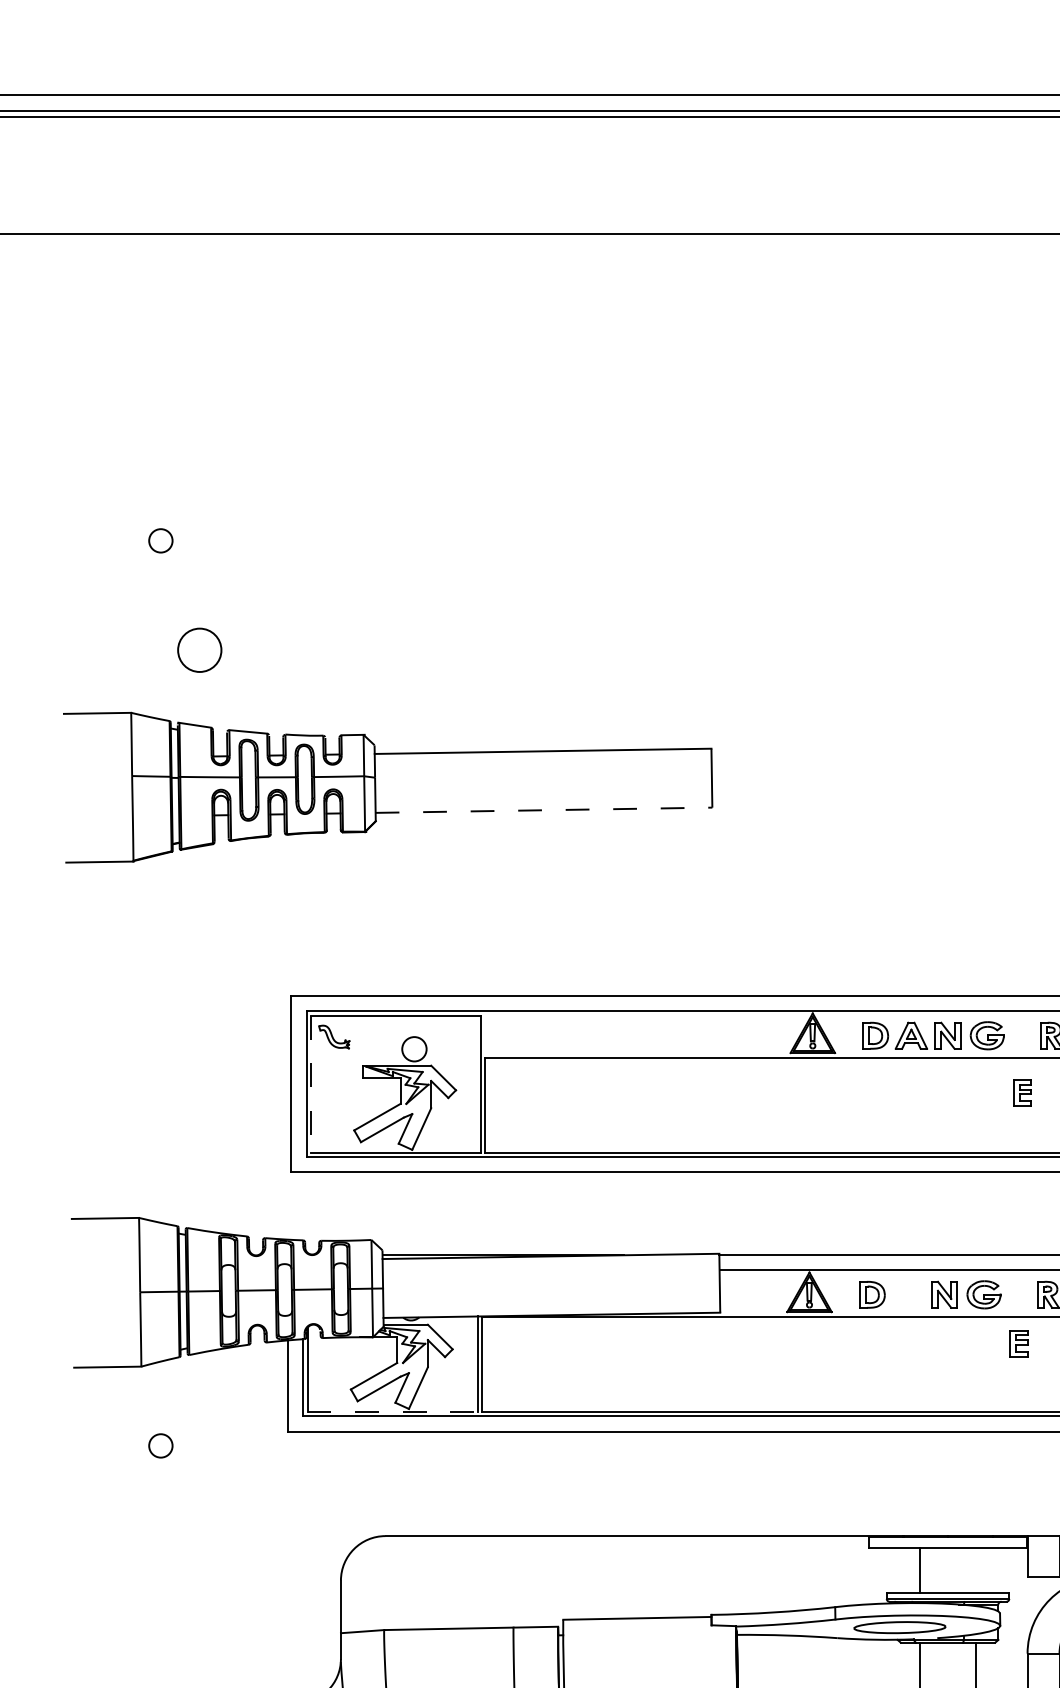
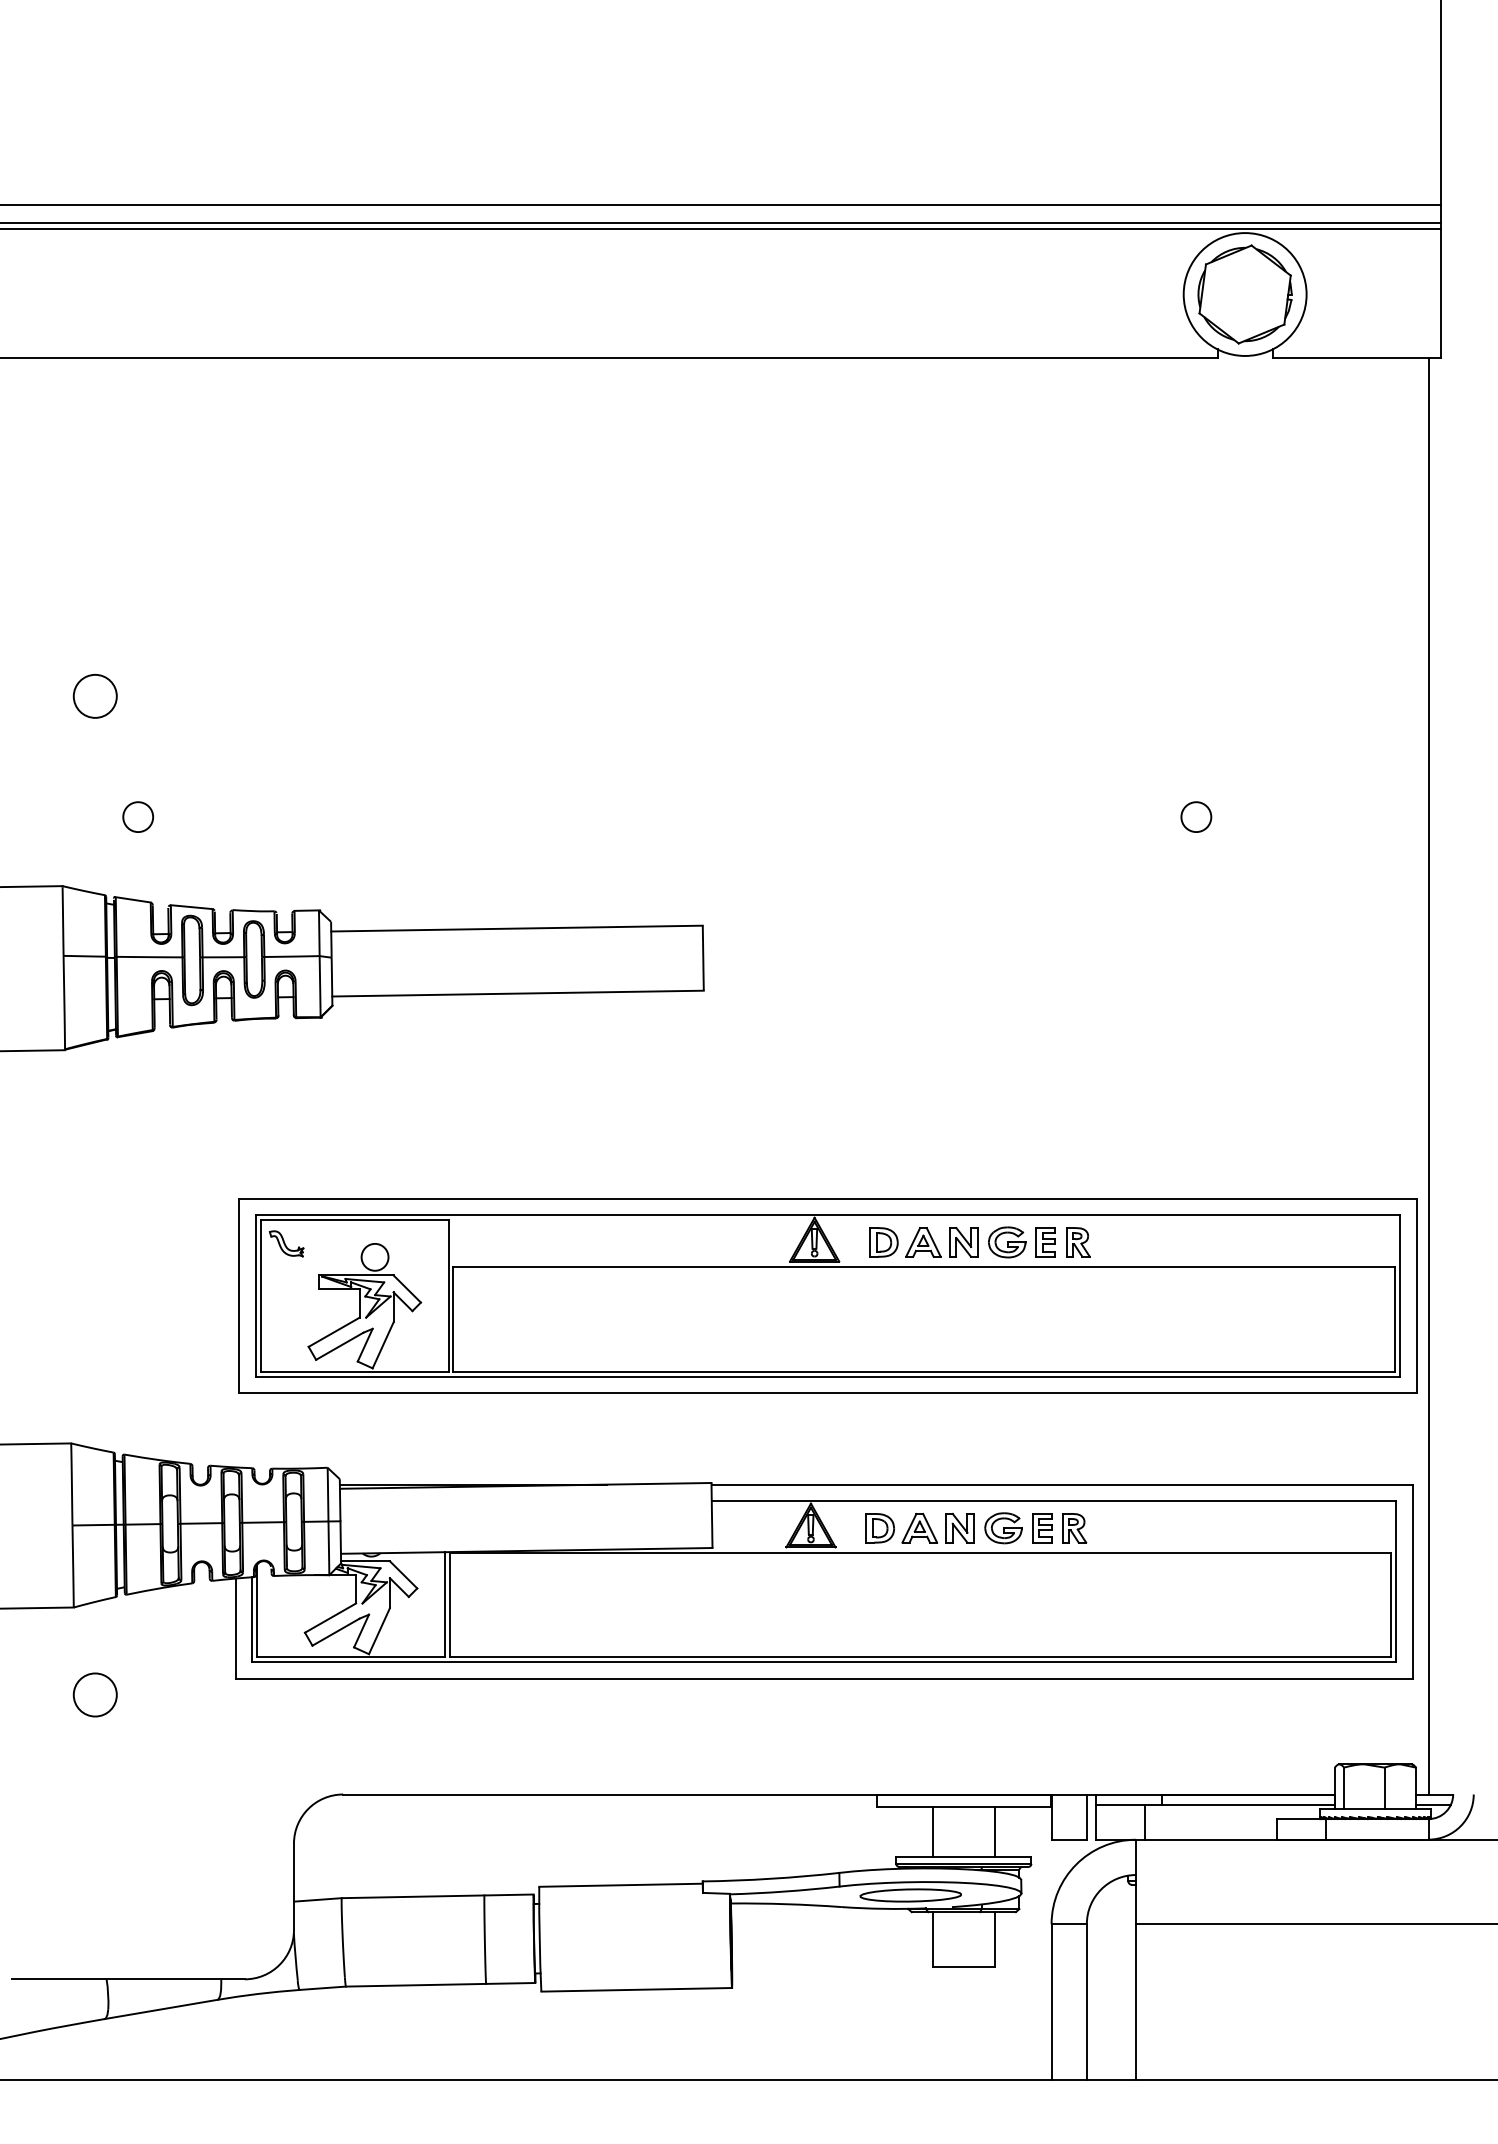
circle: (160, 540) -> (94, 695), size x1.67
circle: (200, 650) -> (138, 817), size x0.62
line: (544, 810) -> (518, 993), dashed -> solid
line: (310, 1084) -> (260, 1296), dashed -> solid
part: (1022, 1092) -> (1045, 1242), moved
part: (907, 1294) -> (919, 1527), added
part: (1019, 1343) -> (1042, 1528), moved
line: (393, 1411) -> (351, 1657), dashed -> solid
circle: (160, 1445) -> (94, 1694), size x1.67
line: (975, 1570) -> (994, 1832), added

